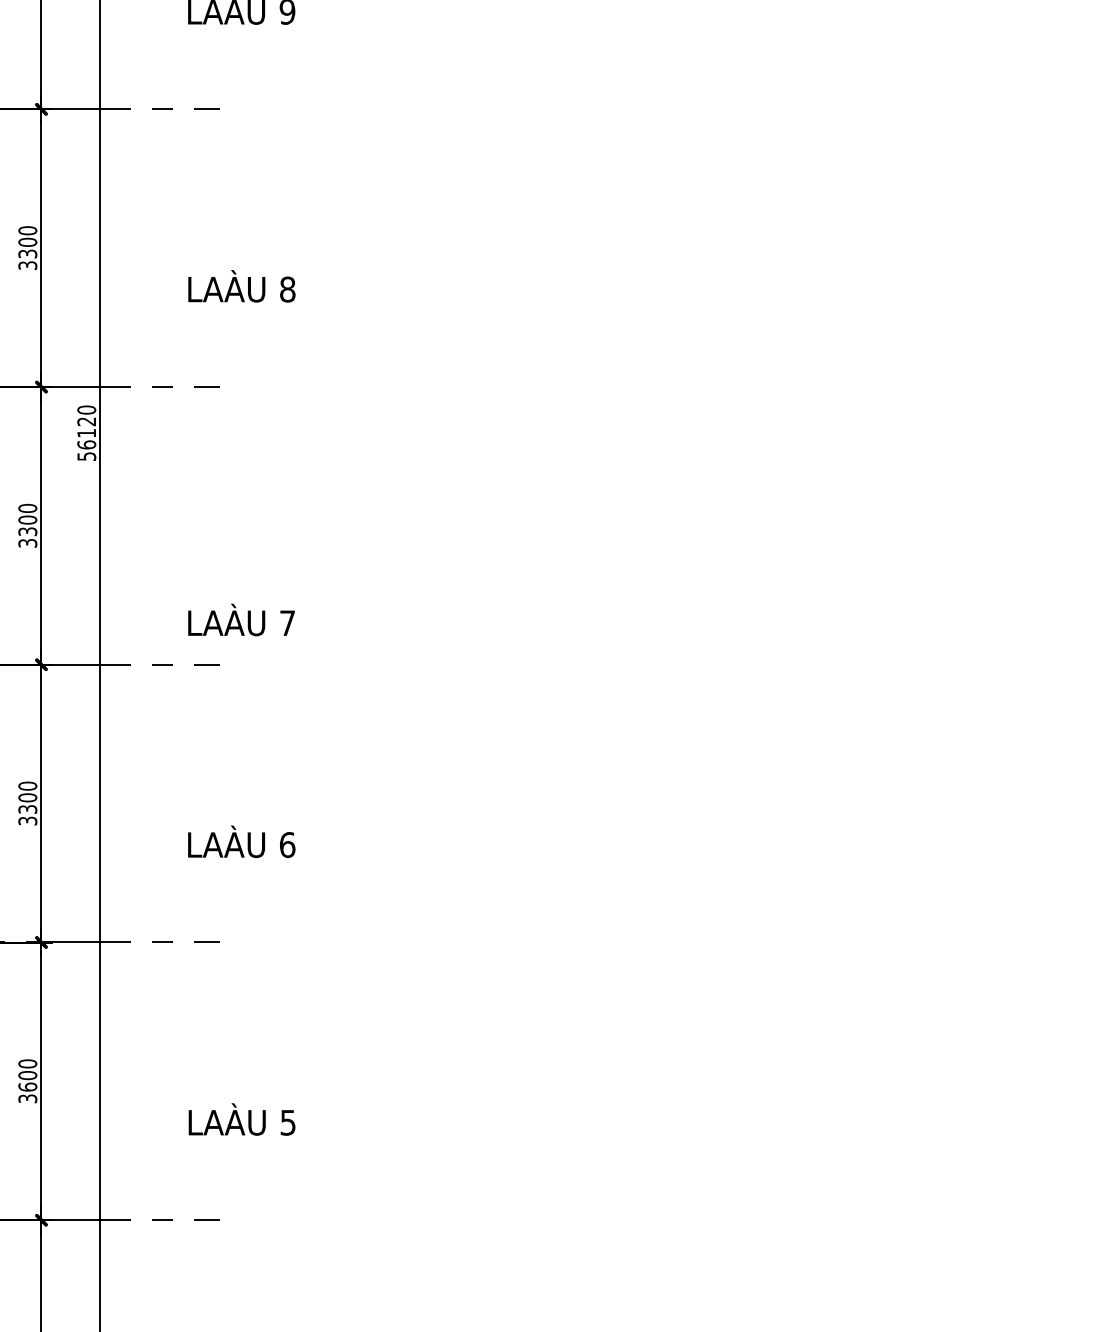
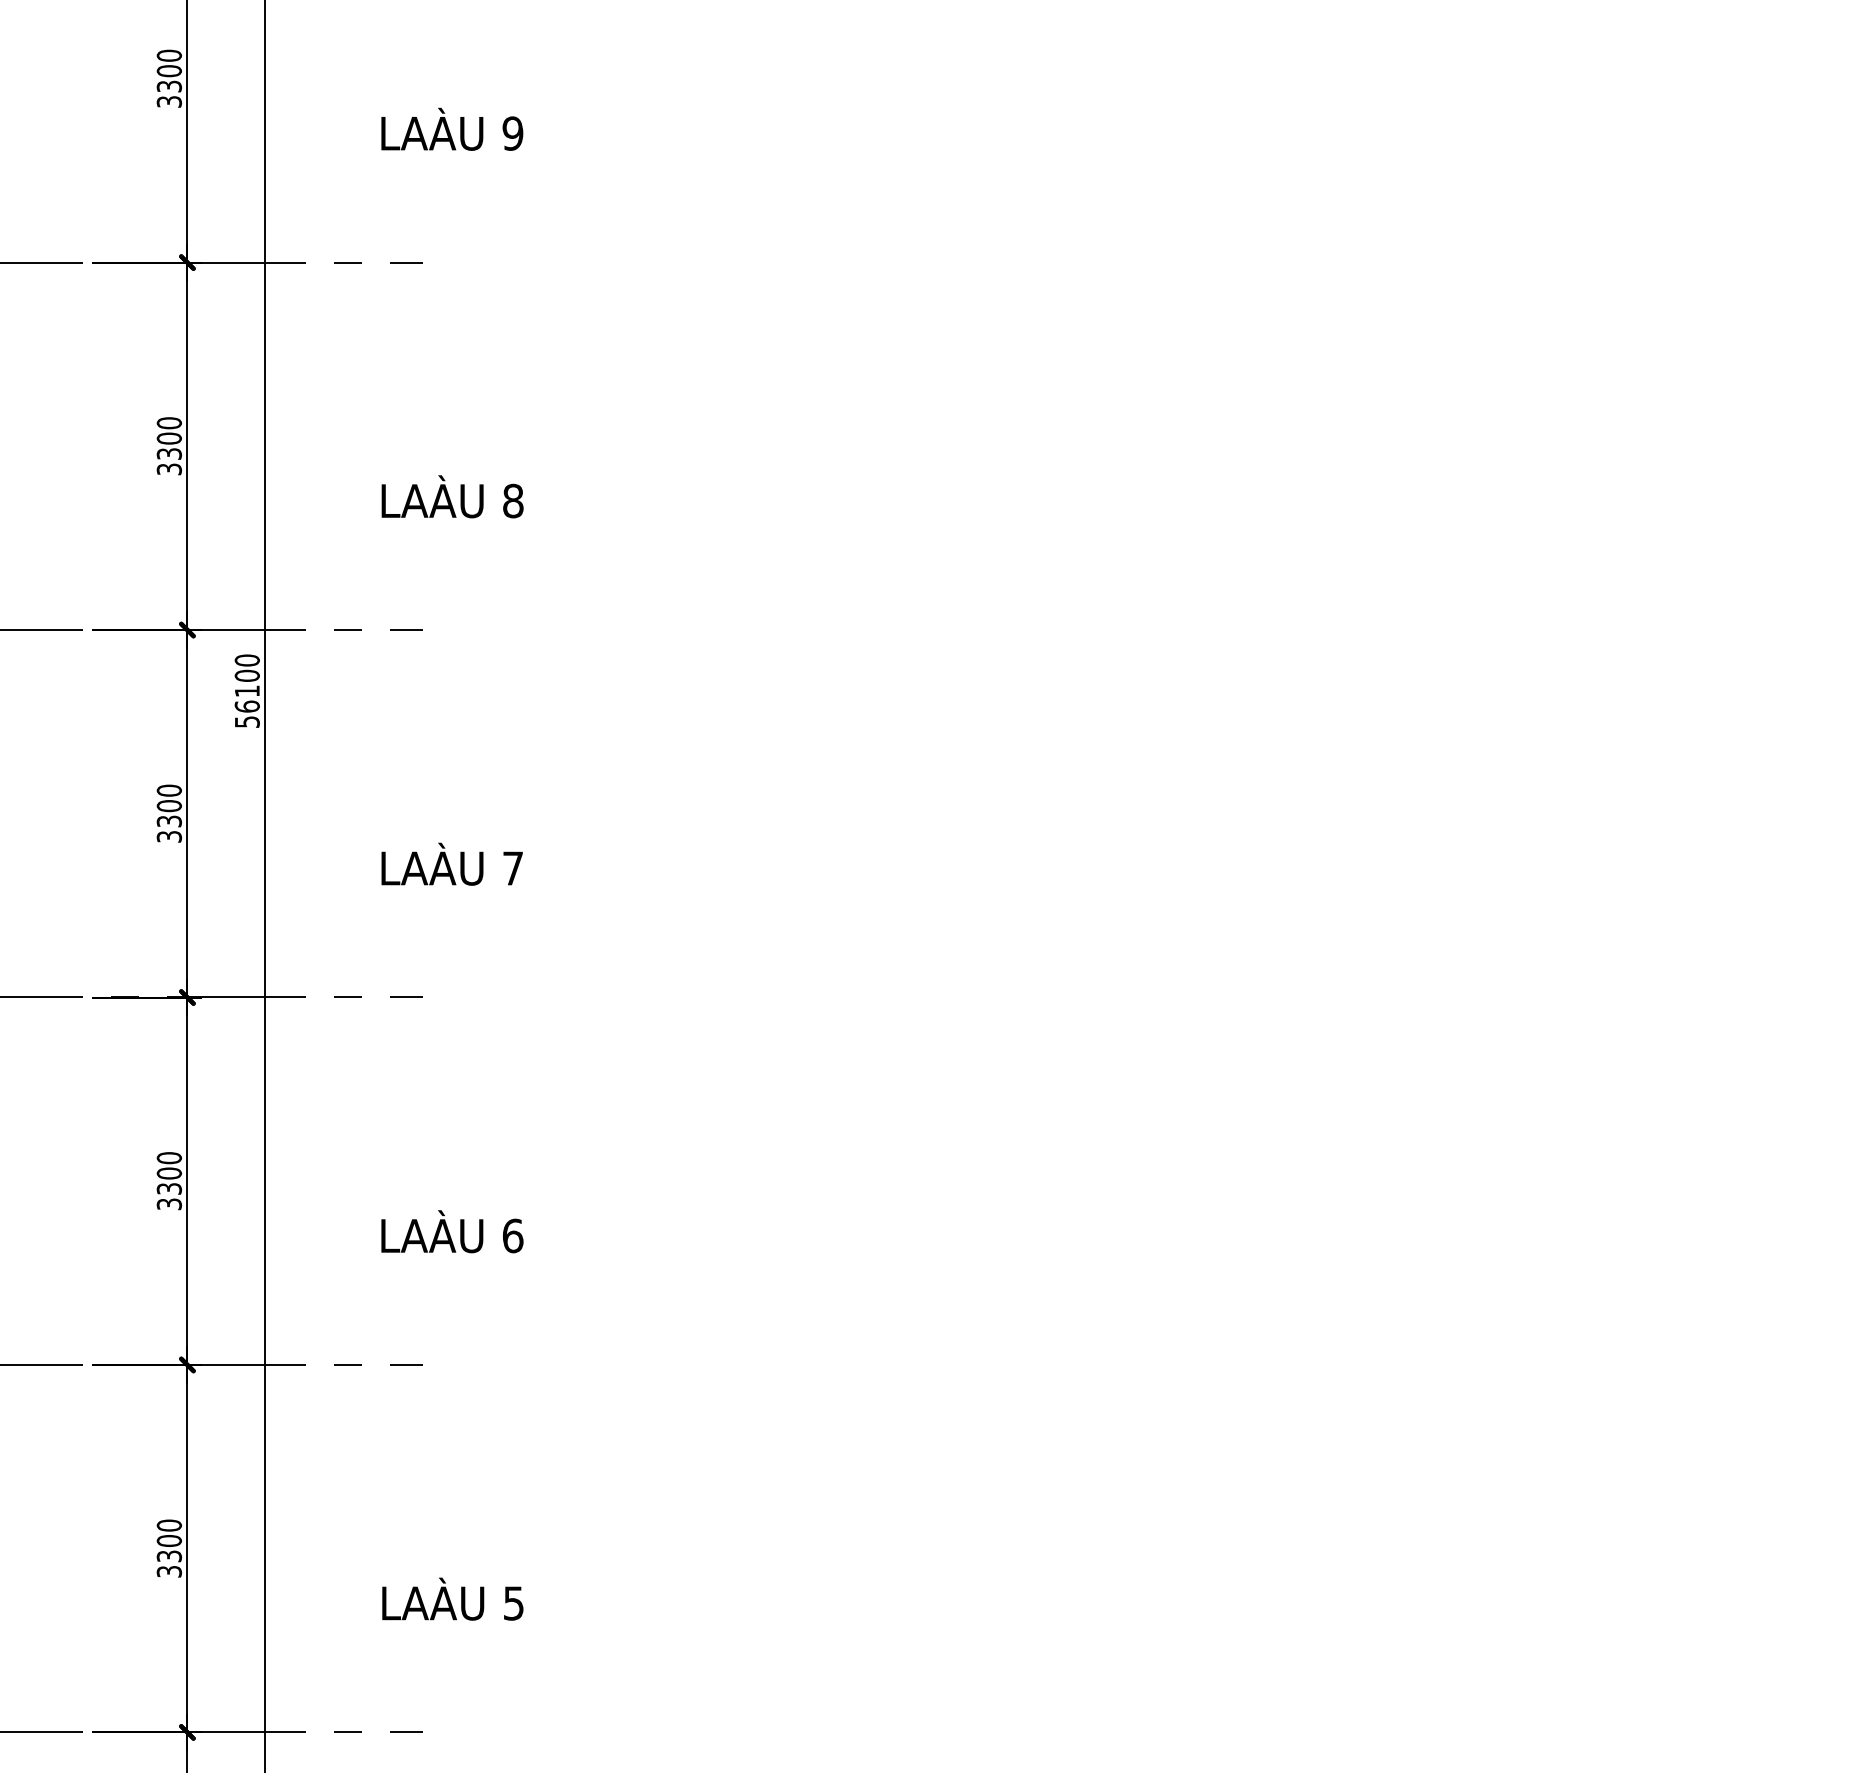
text: (86, 421) -> (246, 675), 56120 -> 56100
text: (241, 619) -> (451, 863), moved
text: (27, 1087) -> (169, 1556), 3600 -> 3300

